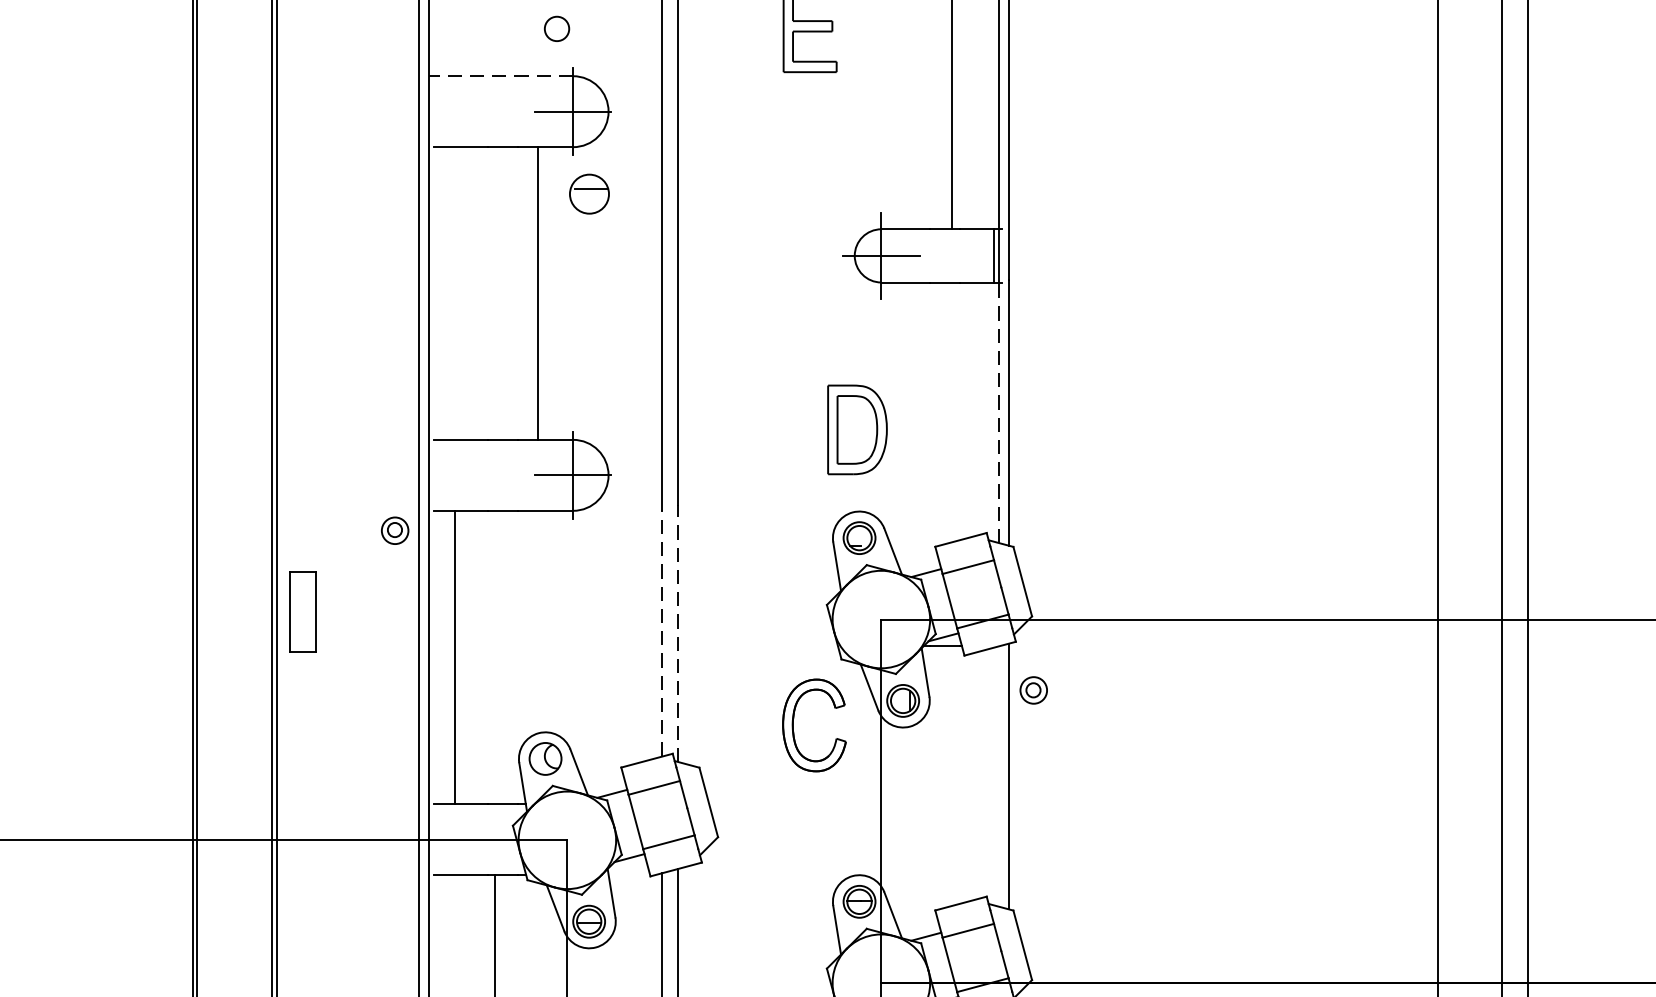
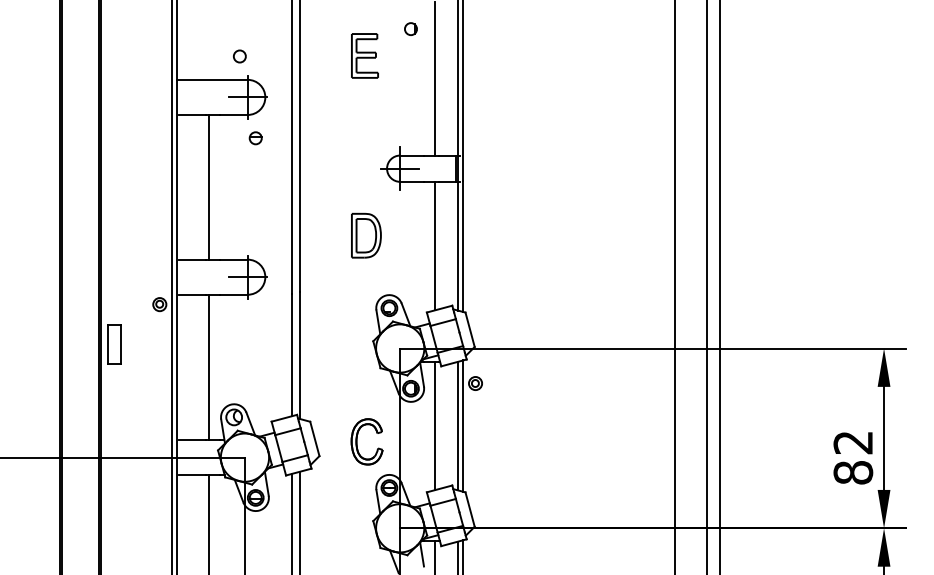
line: (501, 75) -> (212, 79), dashed -> solid
part: (588, 194) -> (255, 138), size x0.62
line: (538, 291) -> (209, 186), moved
line: (952, 411) -> (435, 245), added
line: (999, 411) -> (458, 245), dashed -> solid
part: (857, 429) -> (366, 235), moved
line: (661, 631) -> (291, 354), dashed -> solid
line: (677, 631) -> (299, 354), dashed -> solid
line: (455, 655) -> (209, 366), moved
part: (794, 724) -> (357, 441), moved
line: (952, 775) -> (435, 425), added
line: (999, 775) -> (458, 425), added

